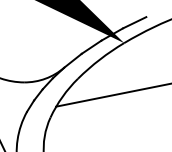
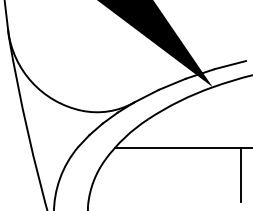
line: (159, 107) -> (240, 174), added

